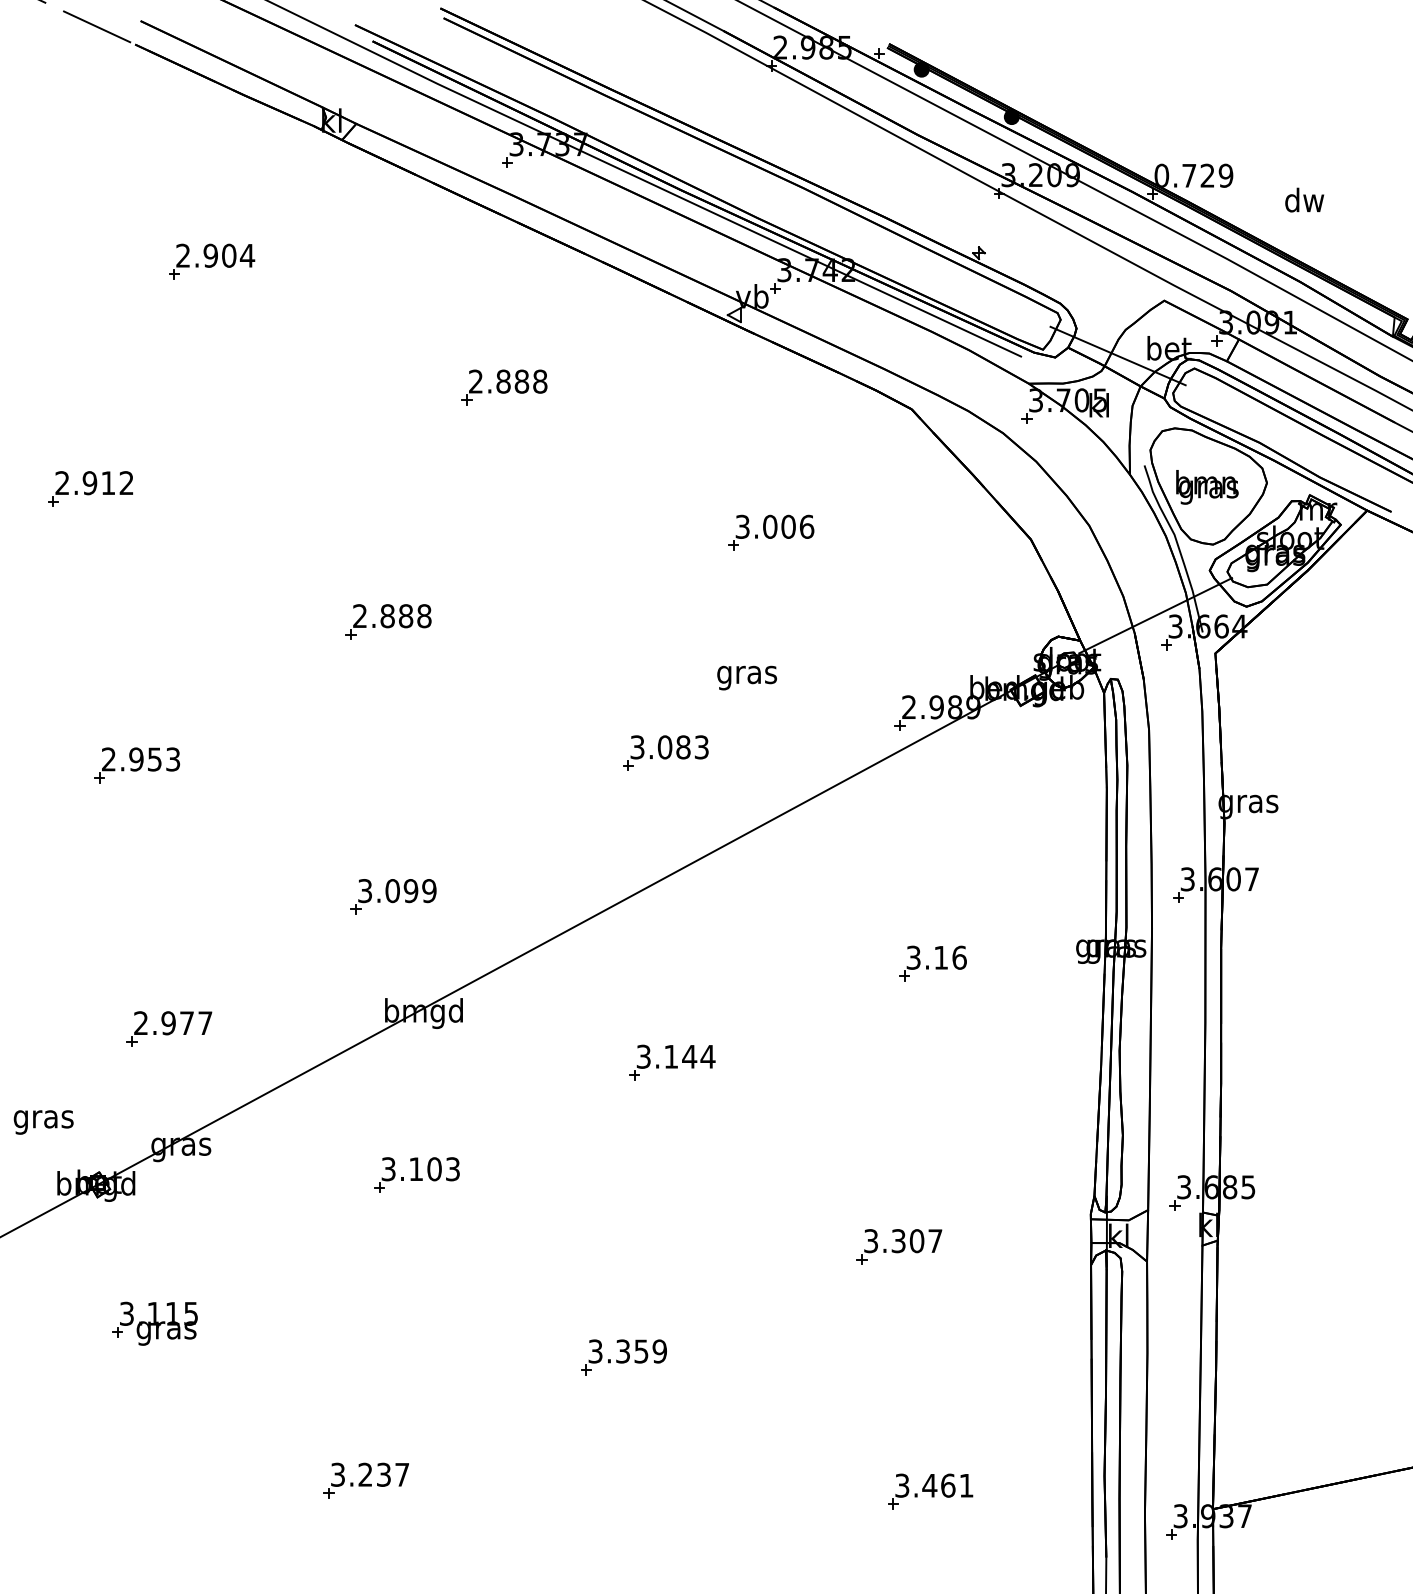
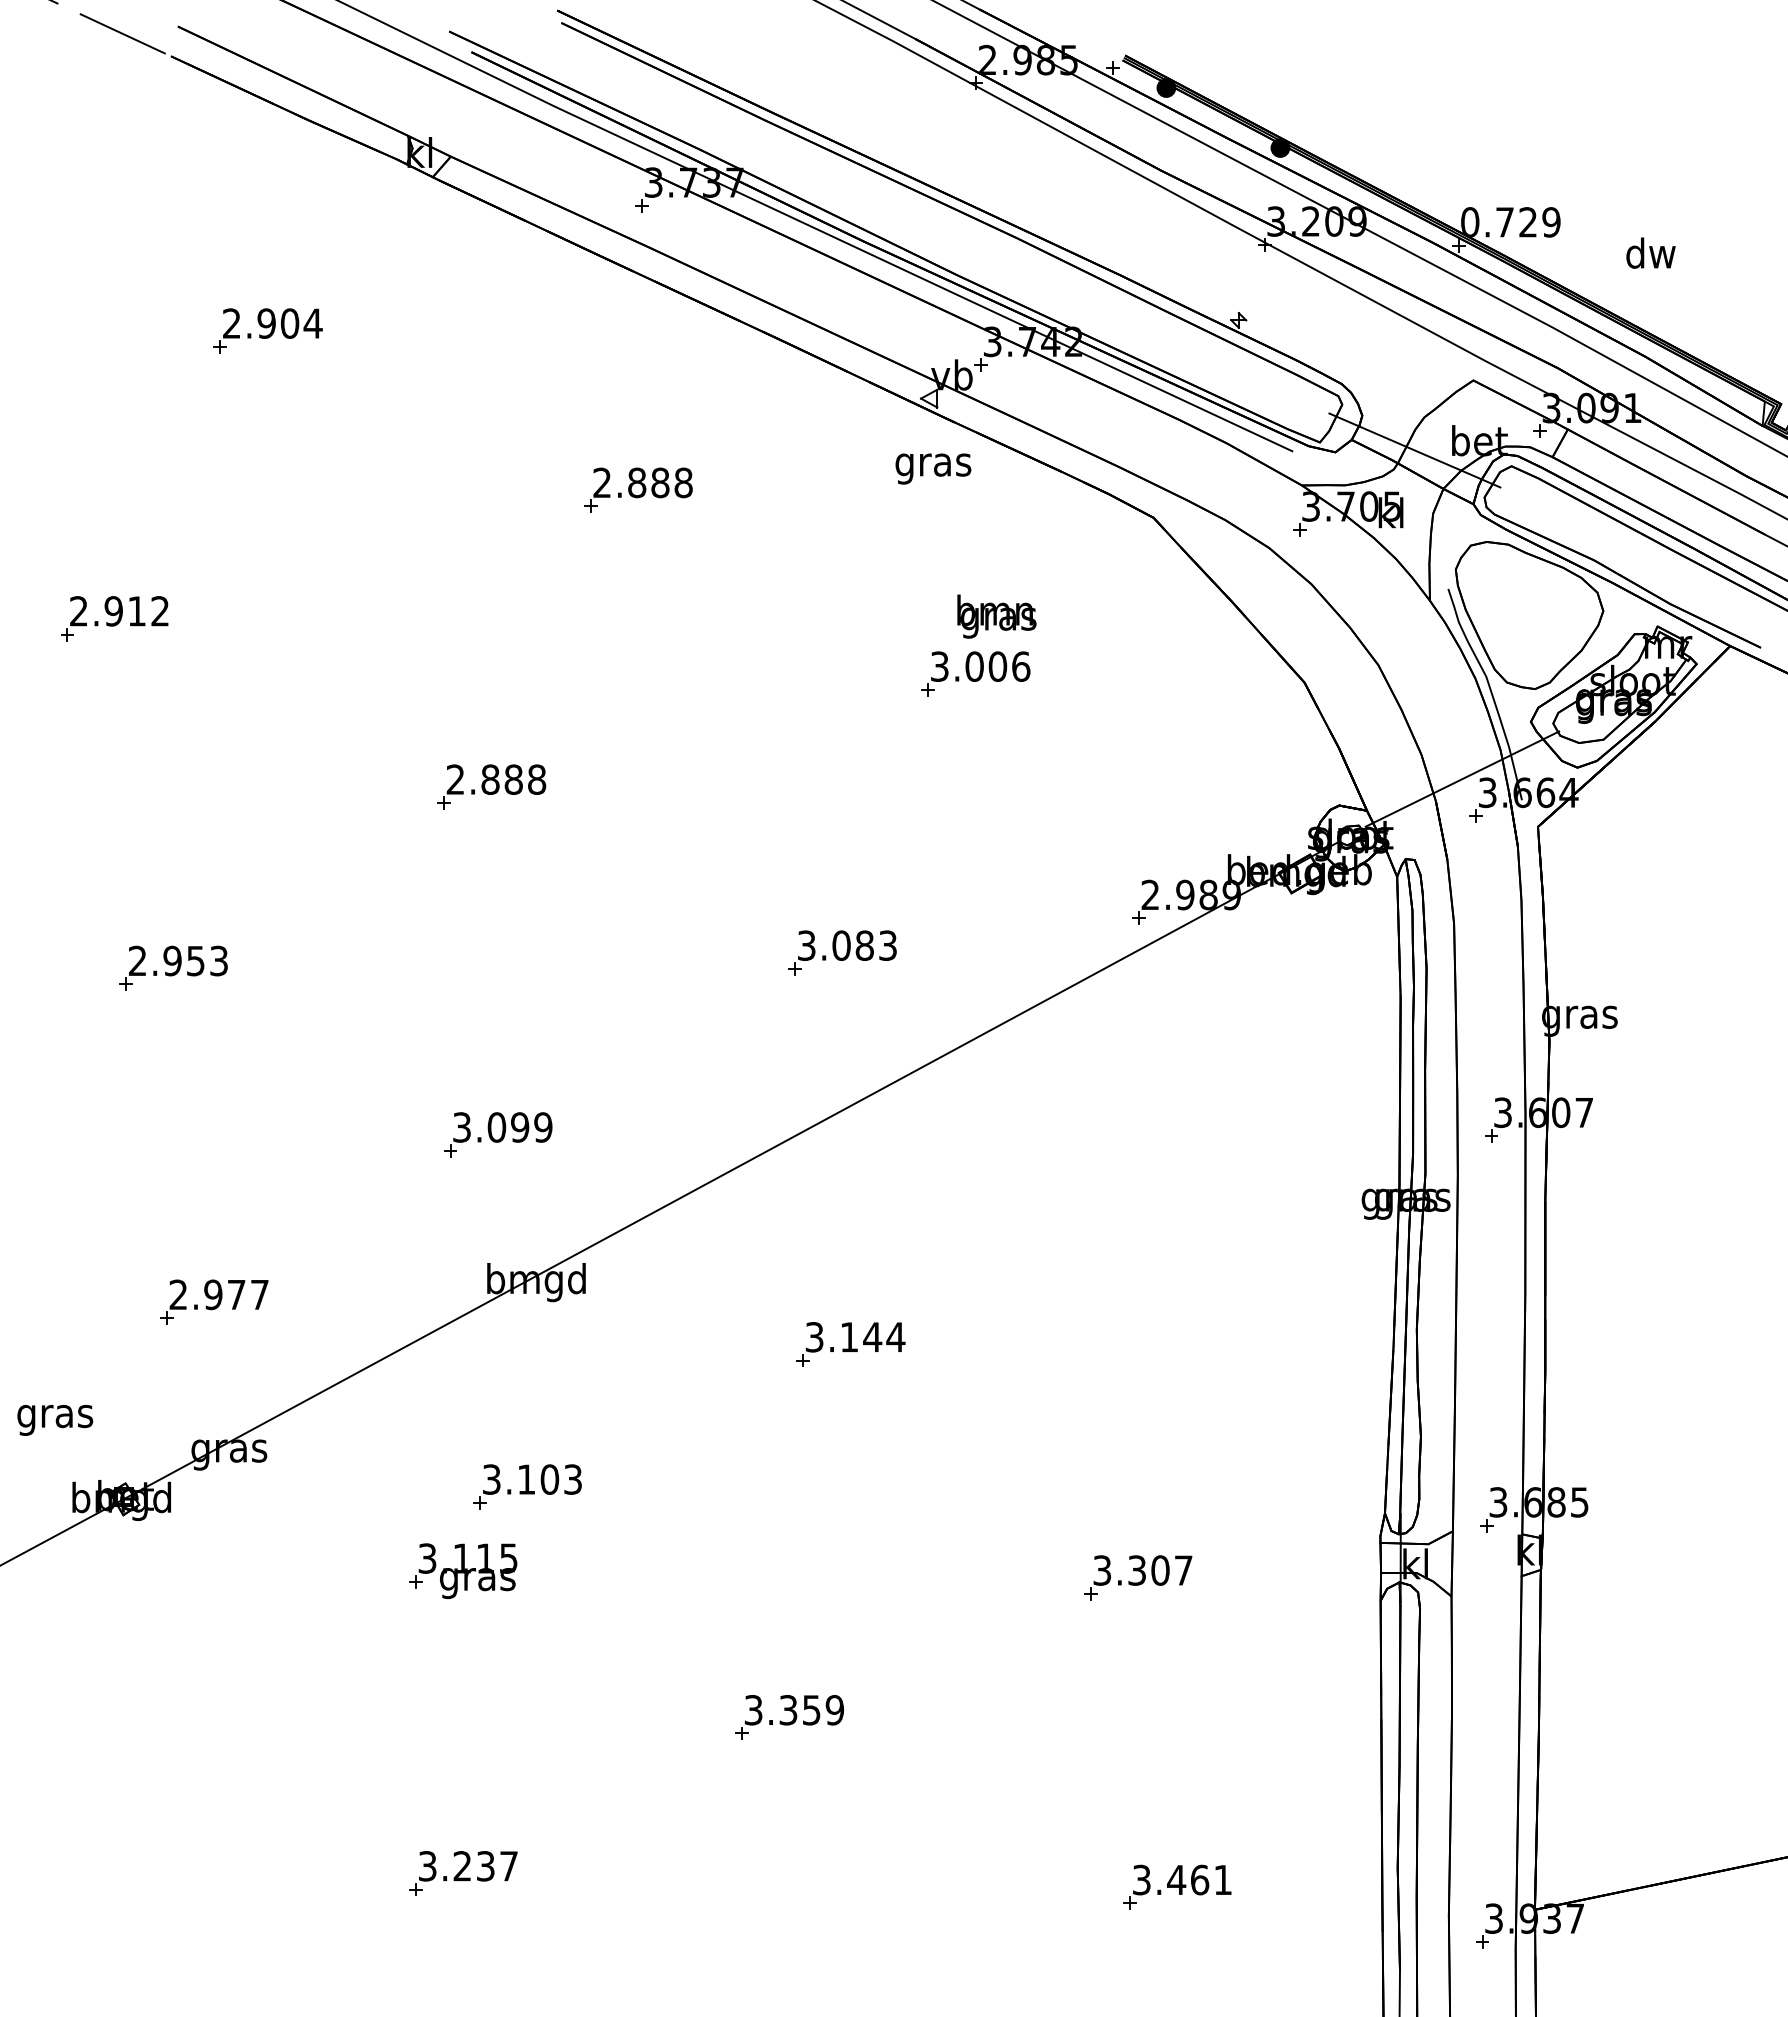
text: (1207, 487) -> (996, 616), moved
text: (747, 677) -> (933, 468), moved
part: (932, 962) -> (1180, 1218), removed
part: (155, 1324) -> (463, 1571), moved

